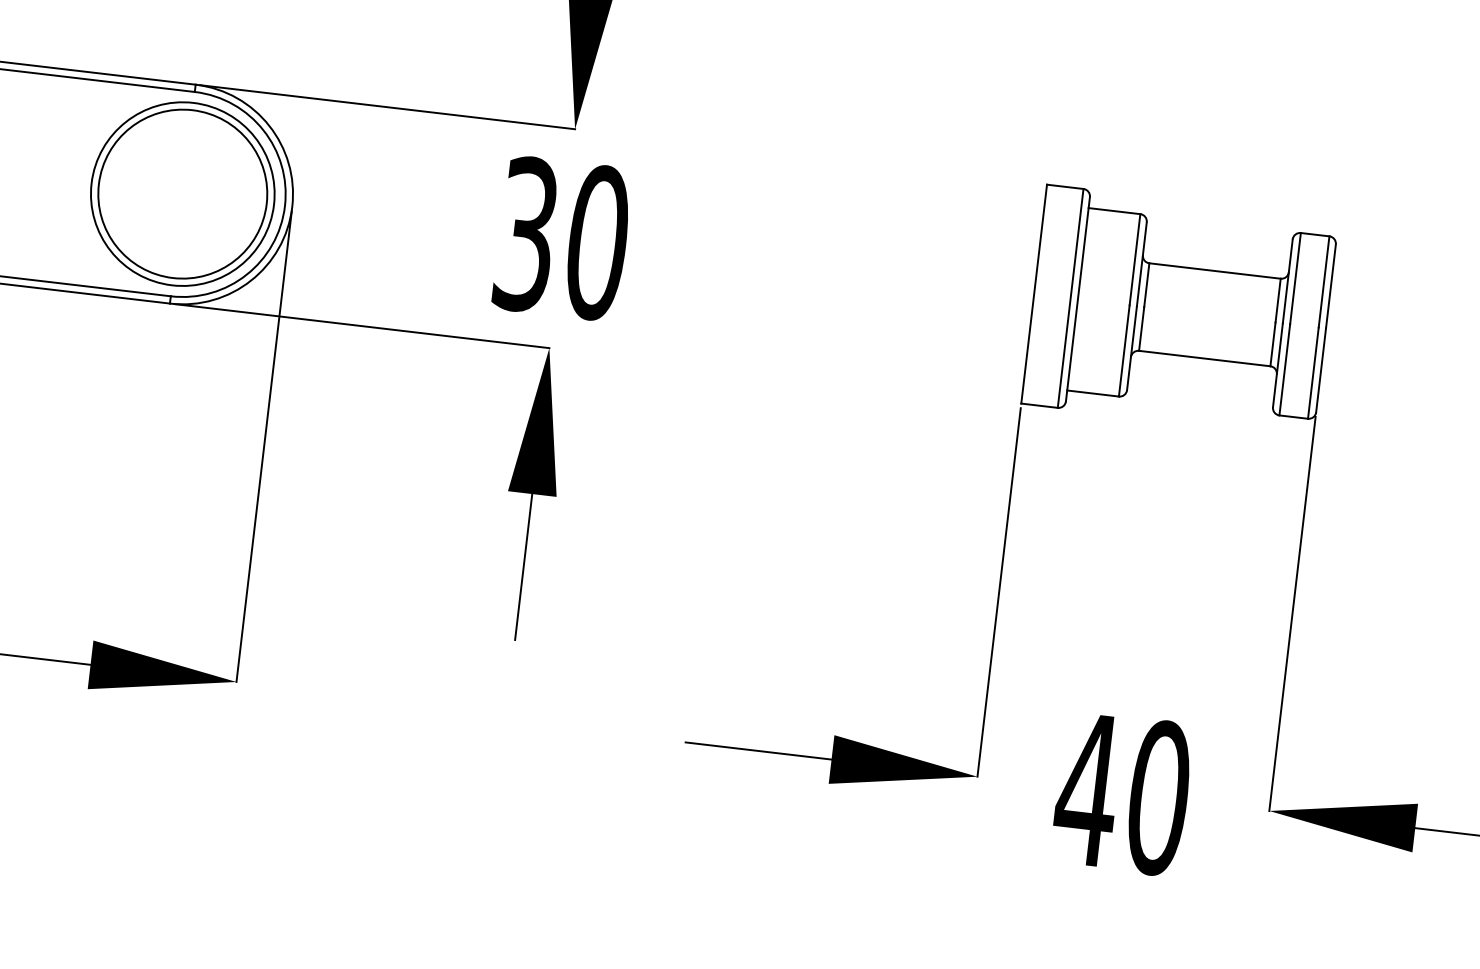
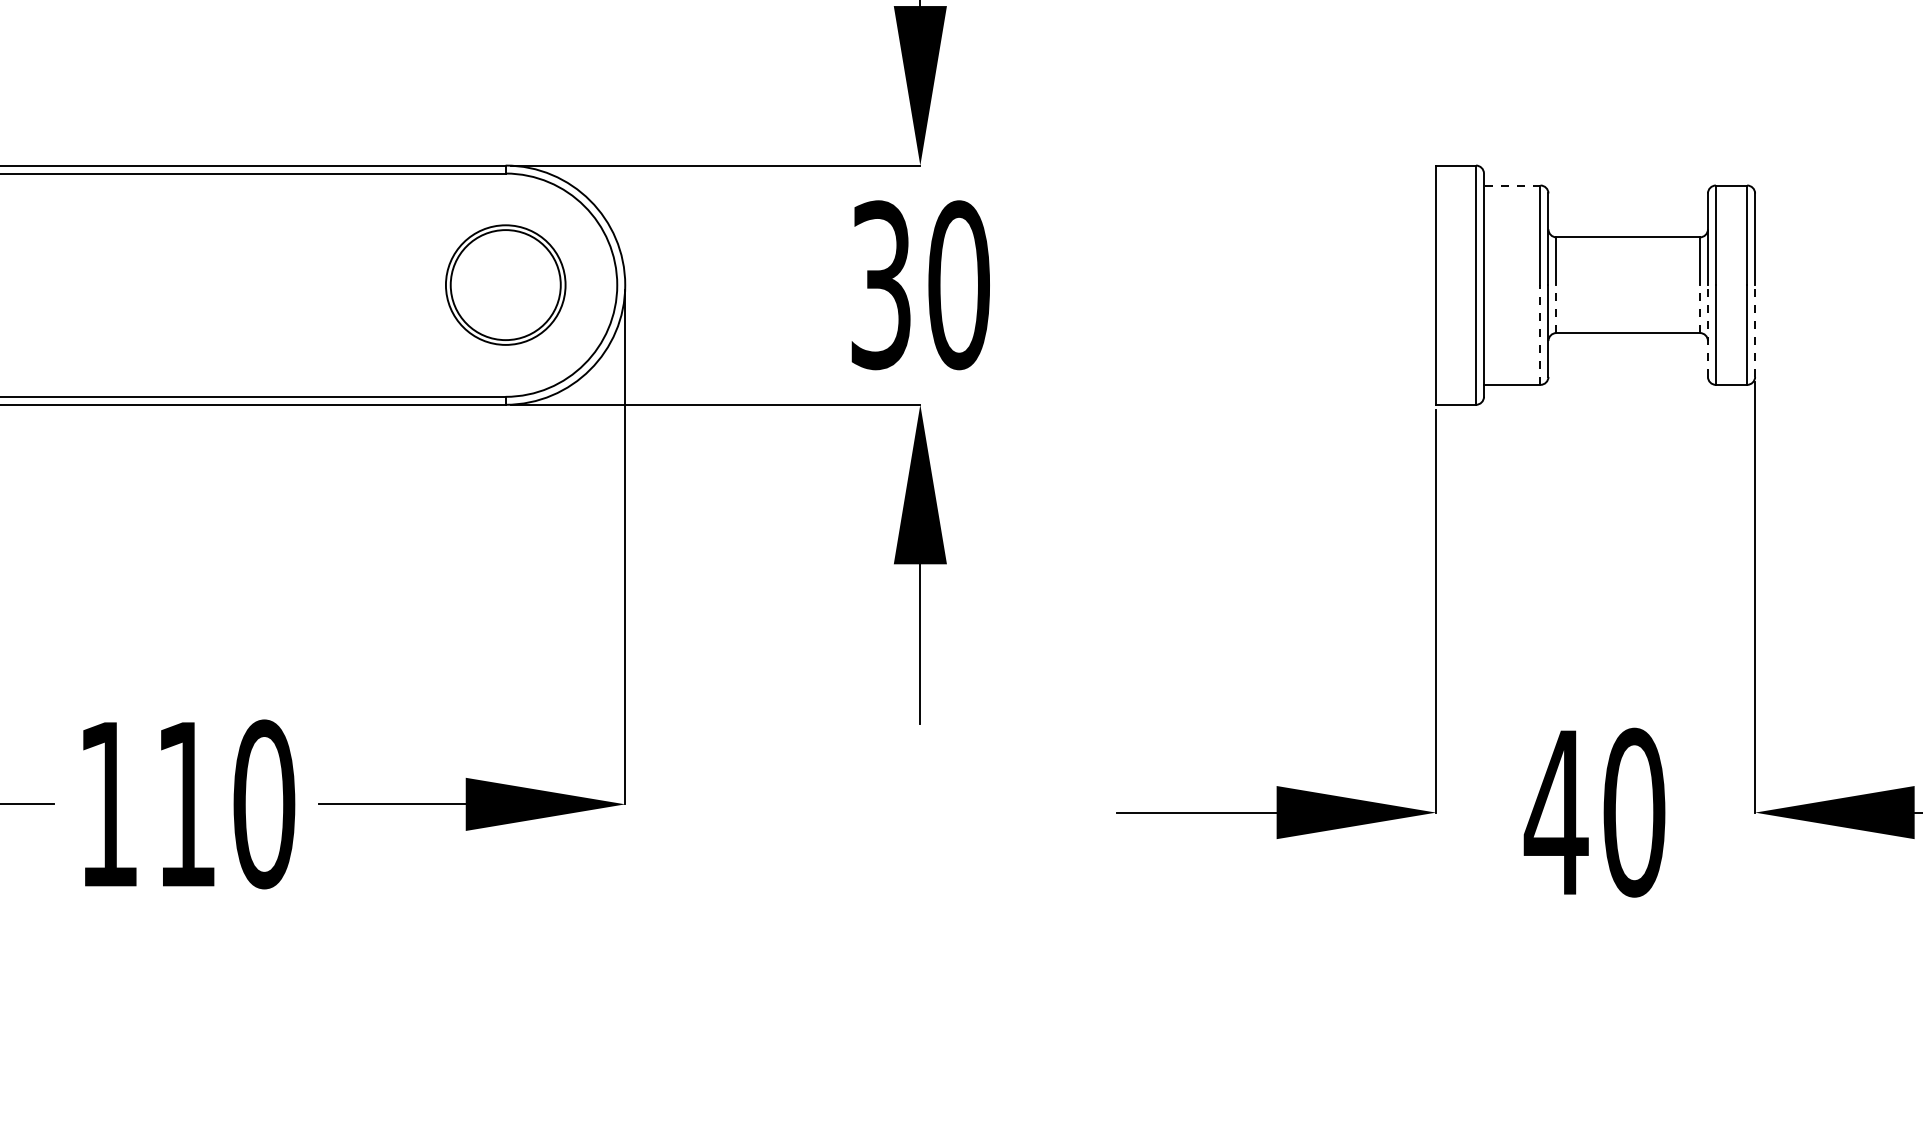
part: (182, 193) -> (505, 284), size x0.6
line: (1113, 211) -> (1511, 185), solid -> dashed
line: (1141, 329) -> (1556, 309), solid -> dashed
line: (1272, 344) -> (1699, 309), solid -> dashed
line: (1124, 351) -> (1540, 335), solid -> dashed
line: (1277, 365) -> (1707, 331), solid -> dashed
line: (1321, 370) -> (1755, 331), solid -> dashed

